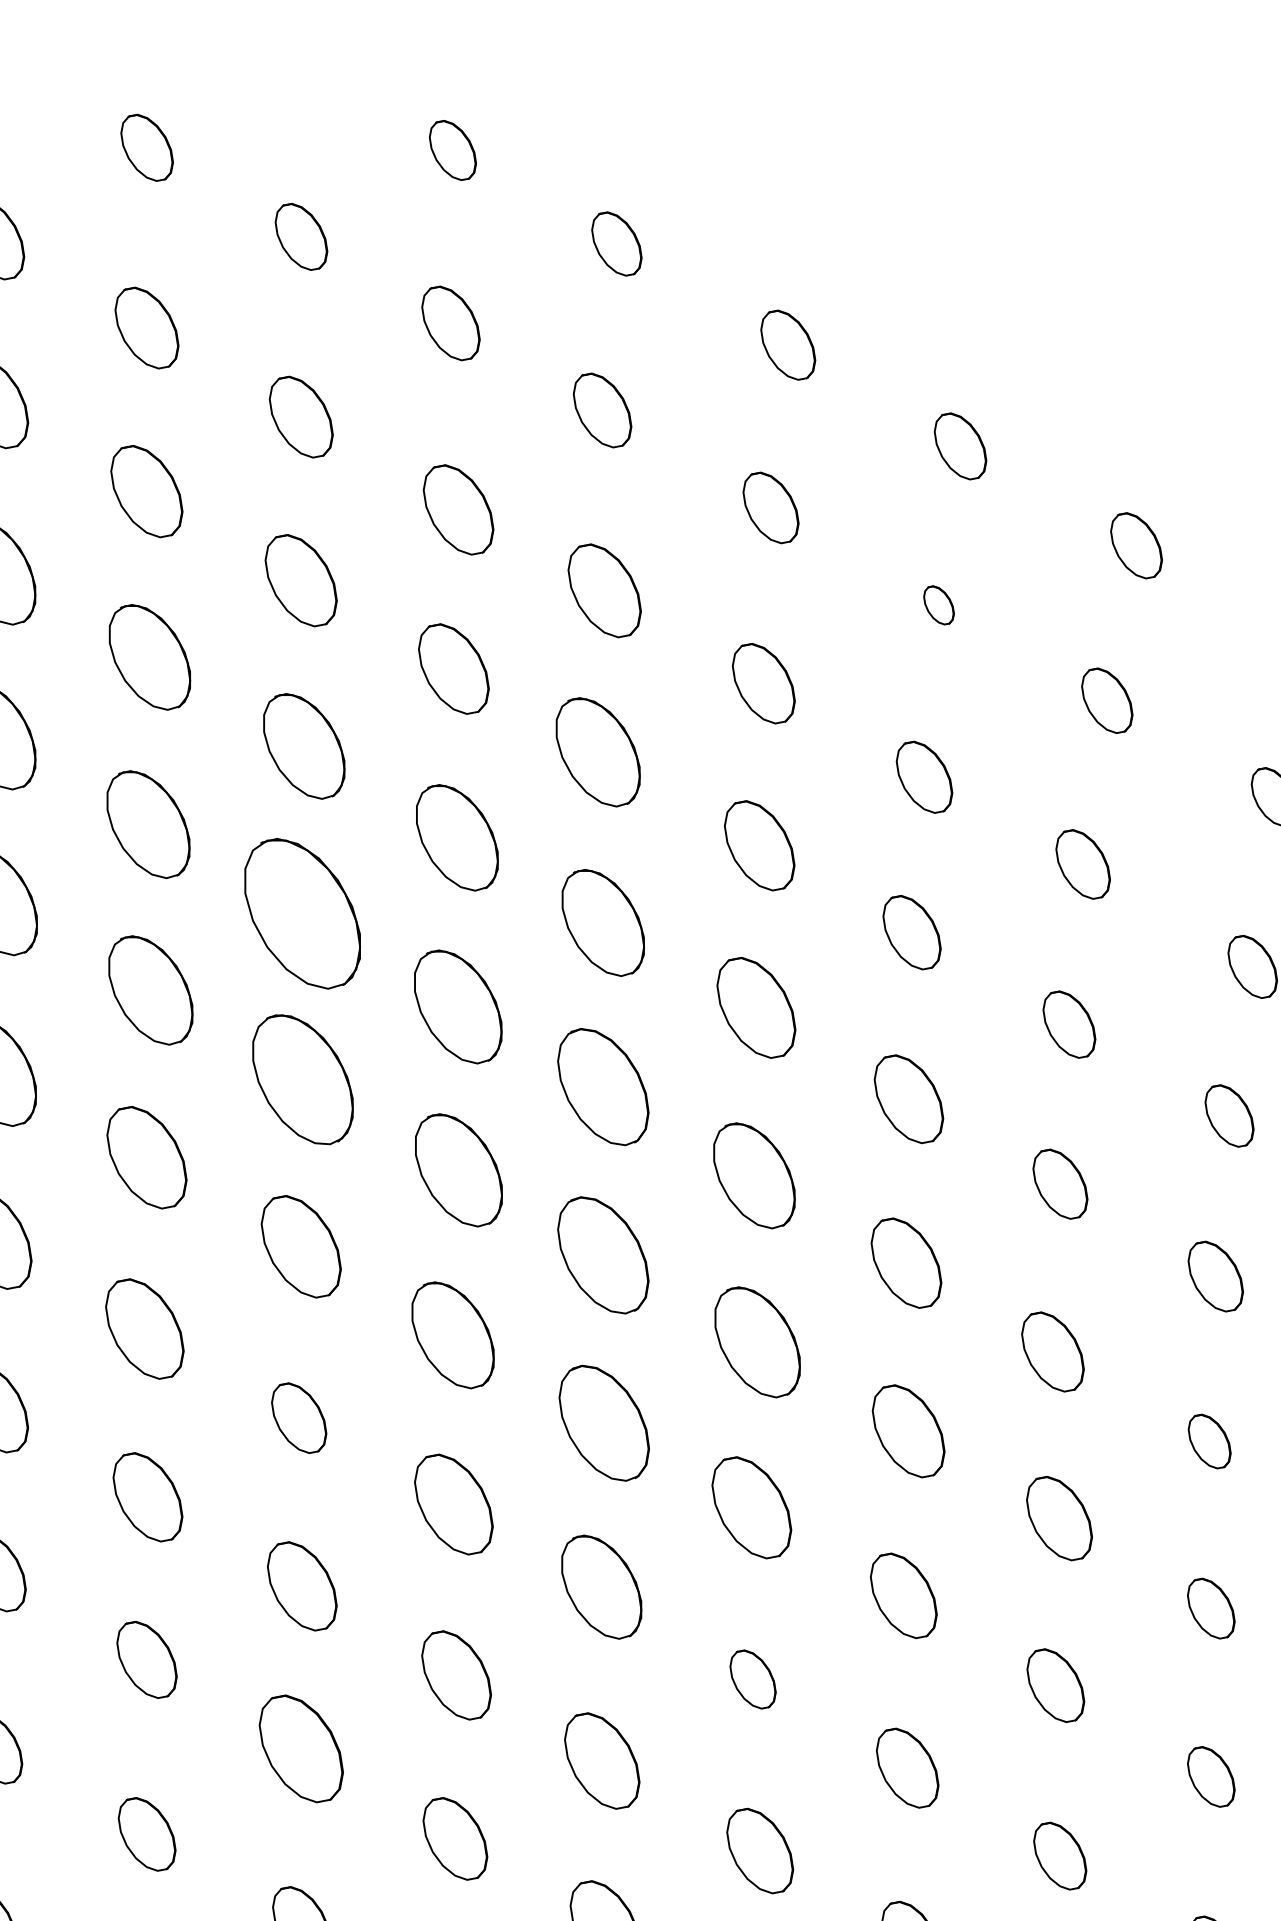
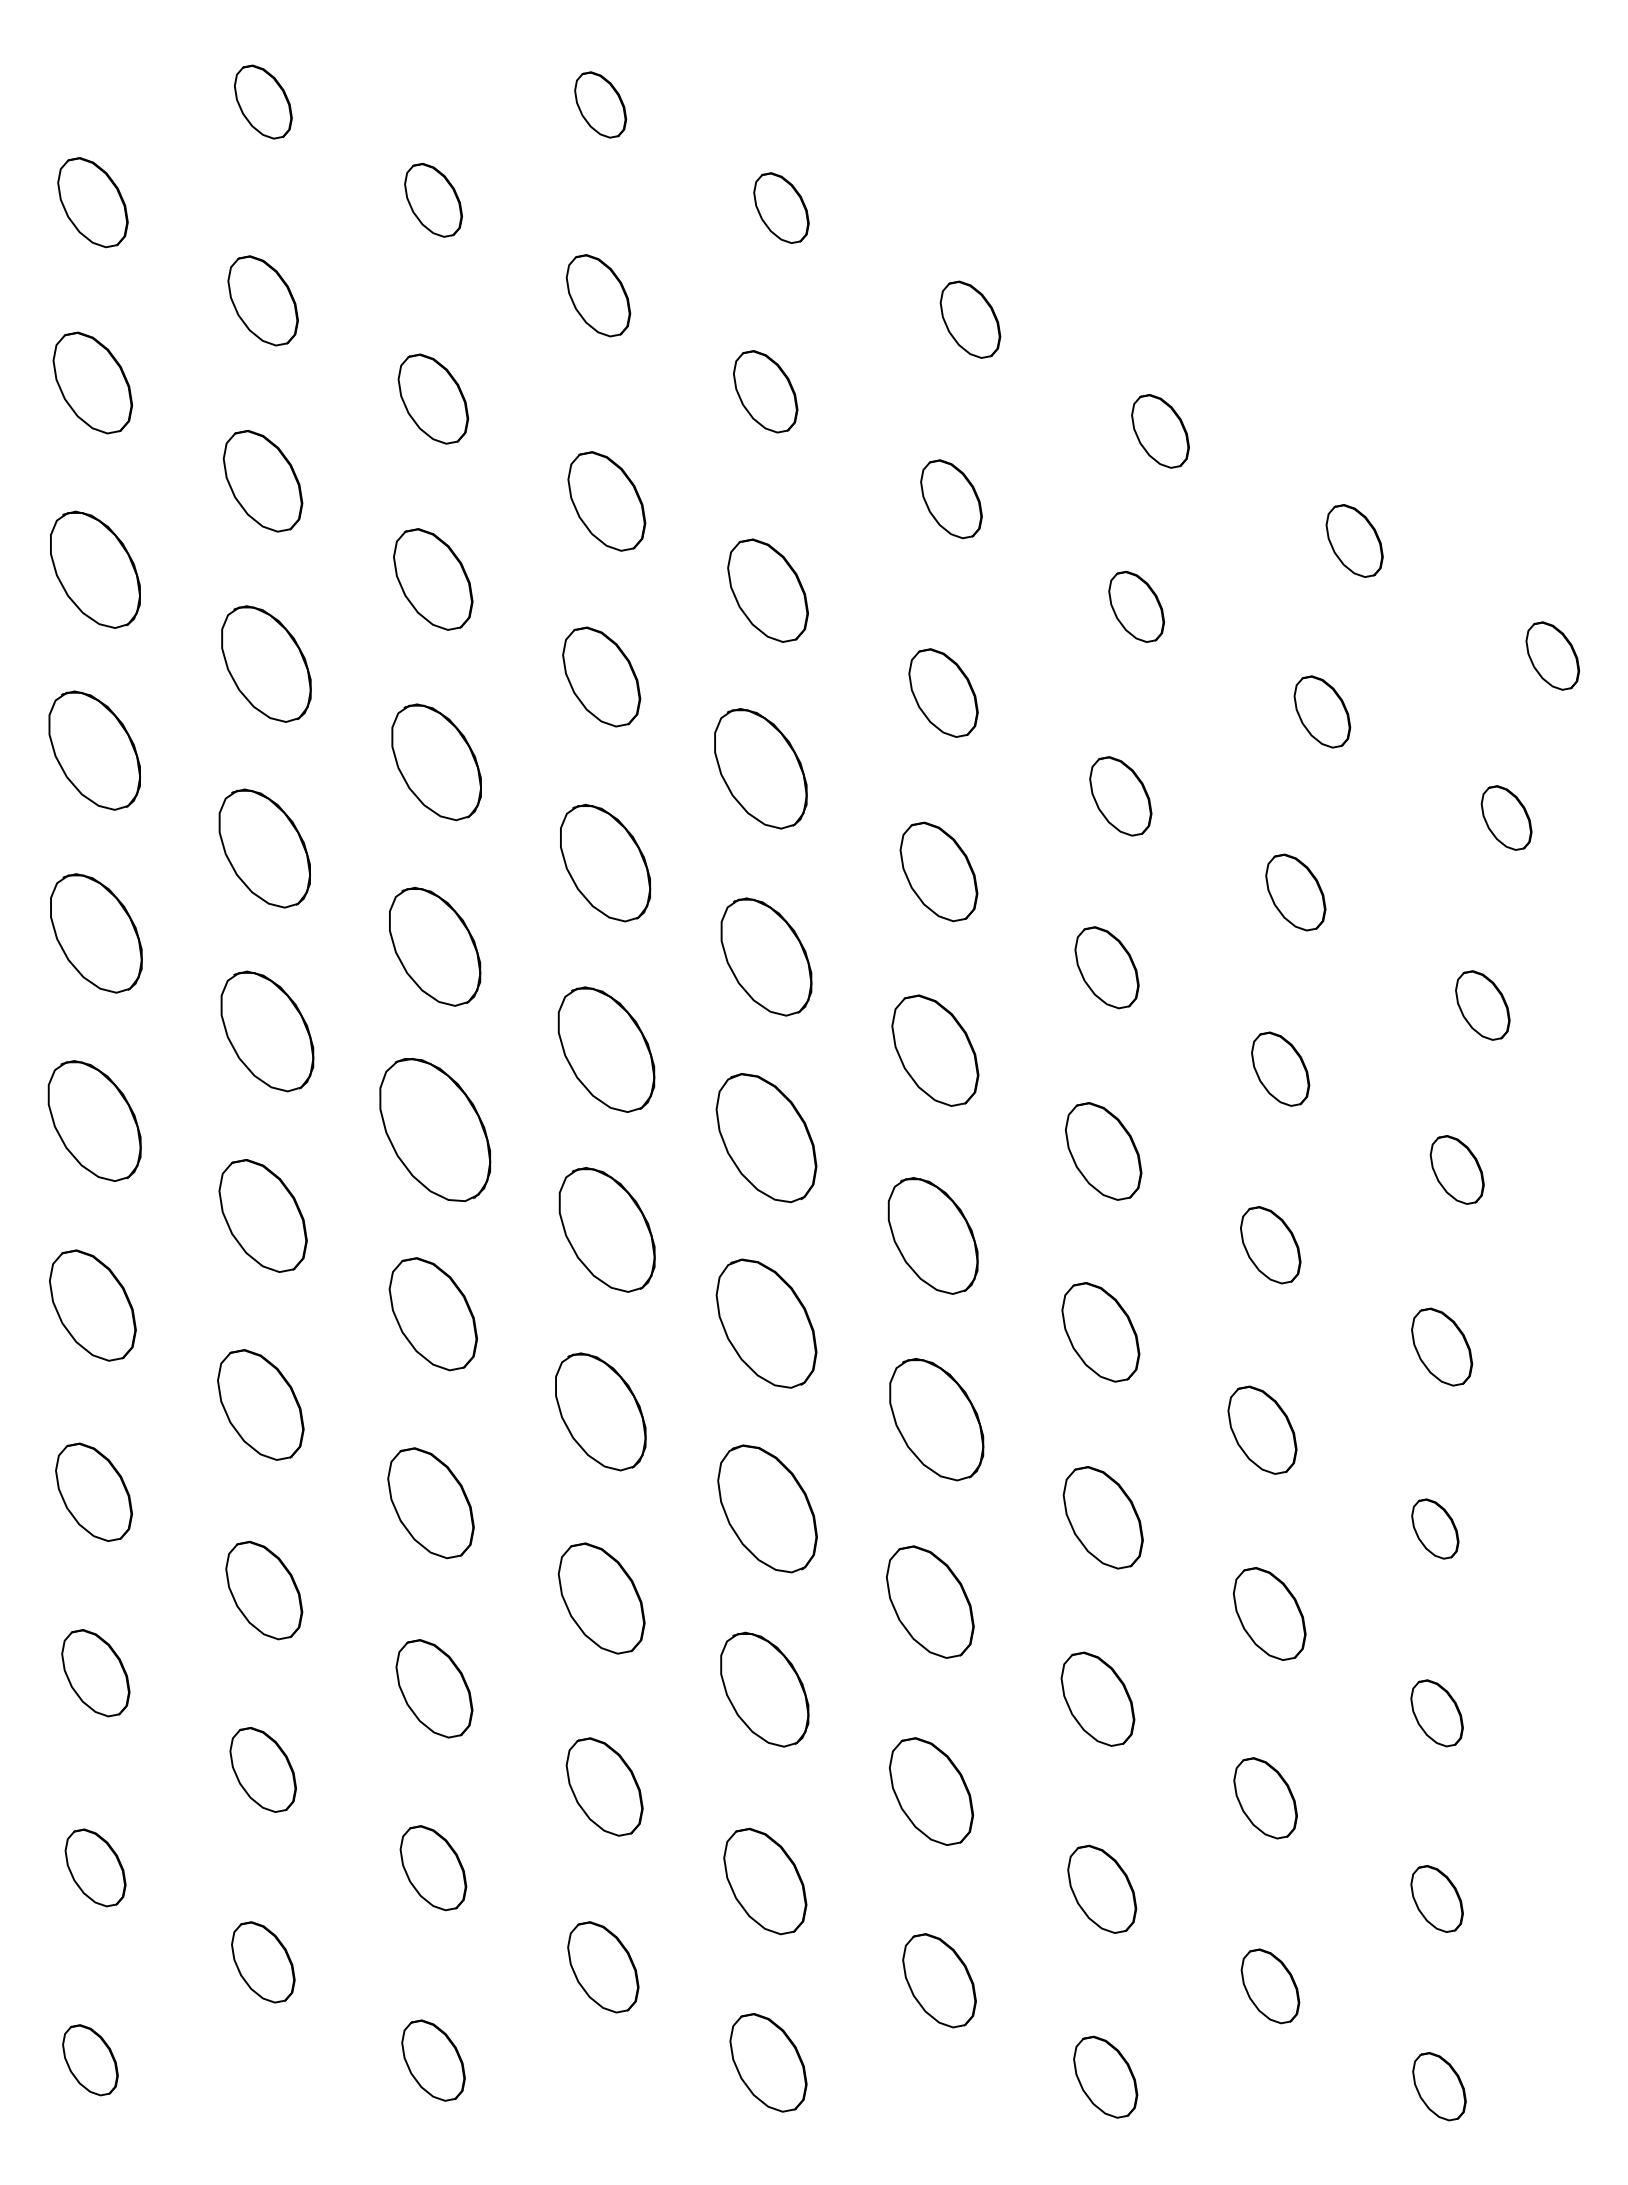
part: (938, 605) -> (1136, 606), size x1.67
part: (303, 913) -> (435, 946), size x0.71
part: (298, 1418) -> (430, 1503), size x1.43
part: (752, 1679) -> (931, 1791), size x1.67
part: (301, 1749) -> (433, 1868), size x0.71

